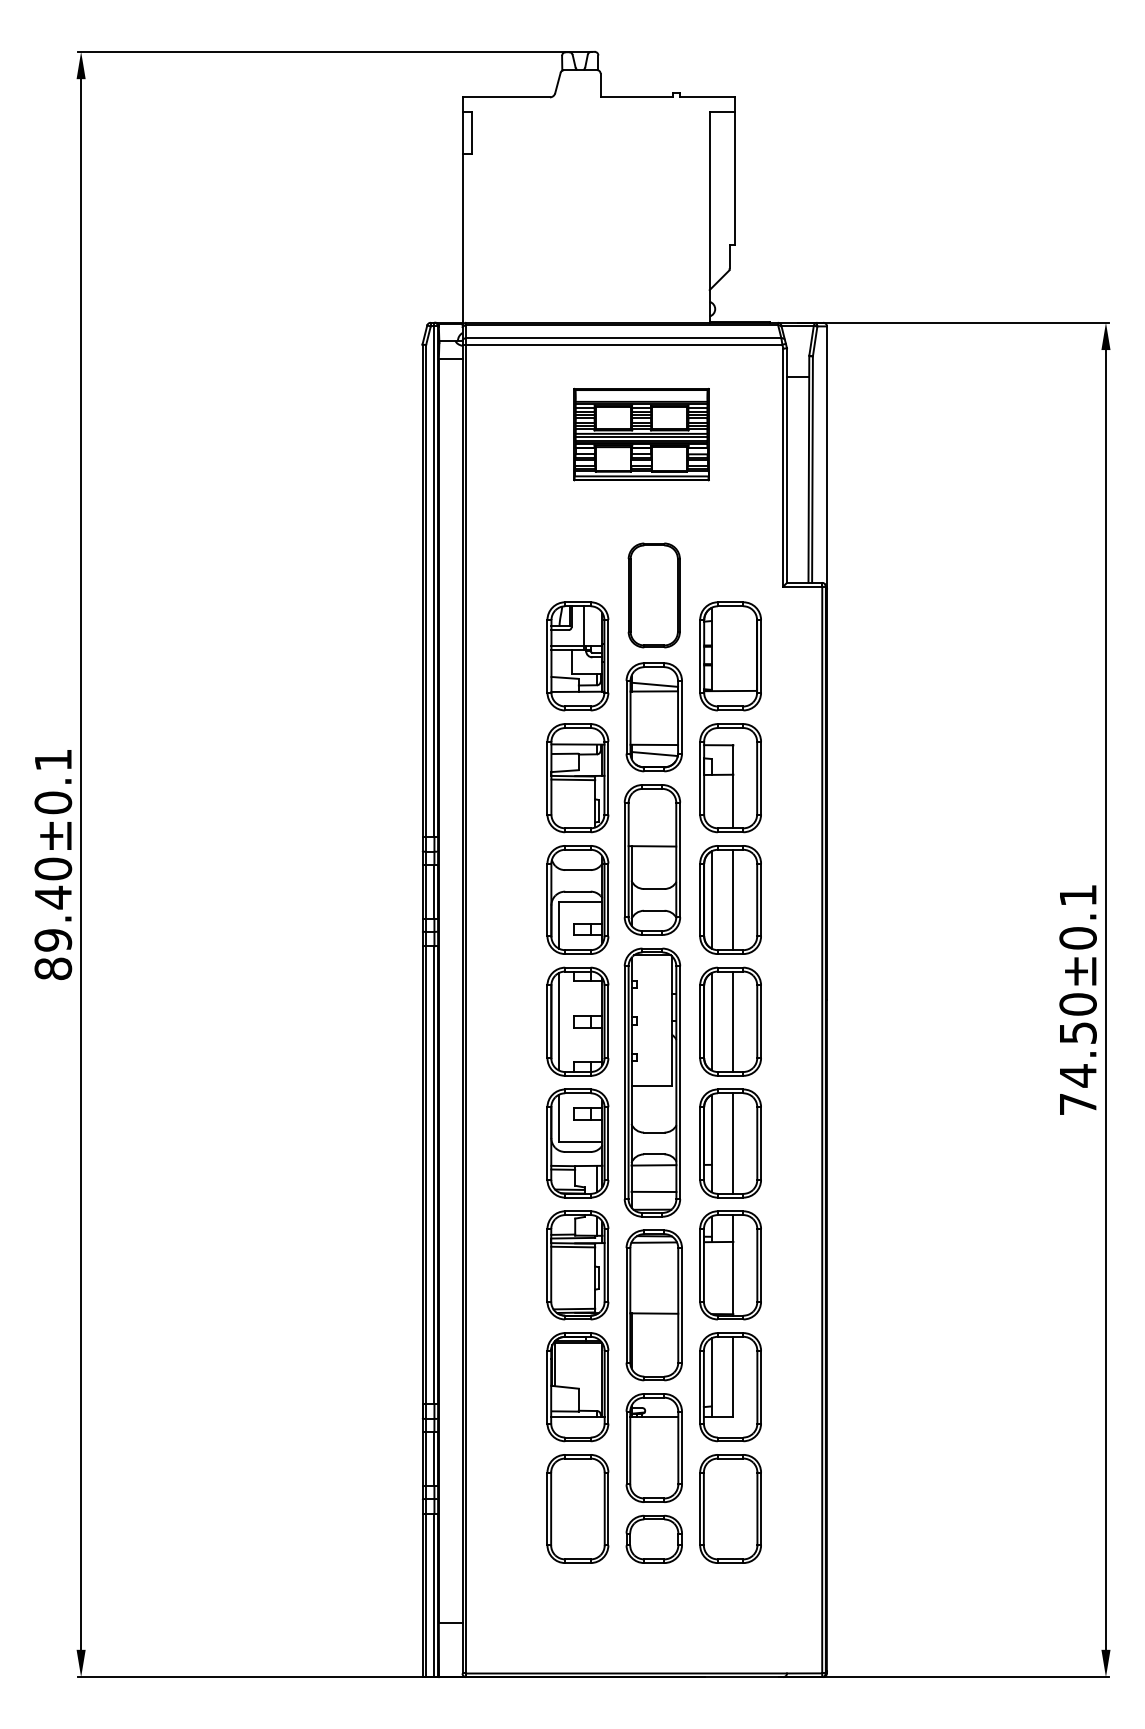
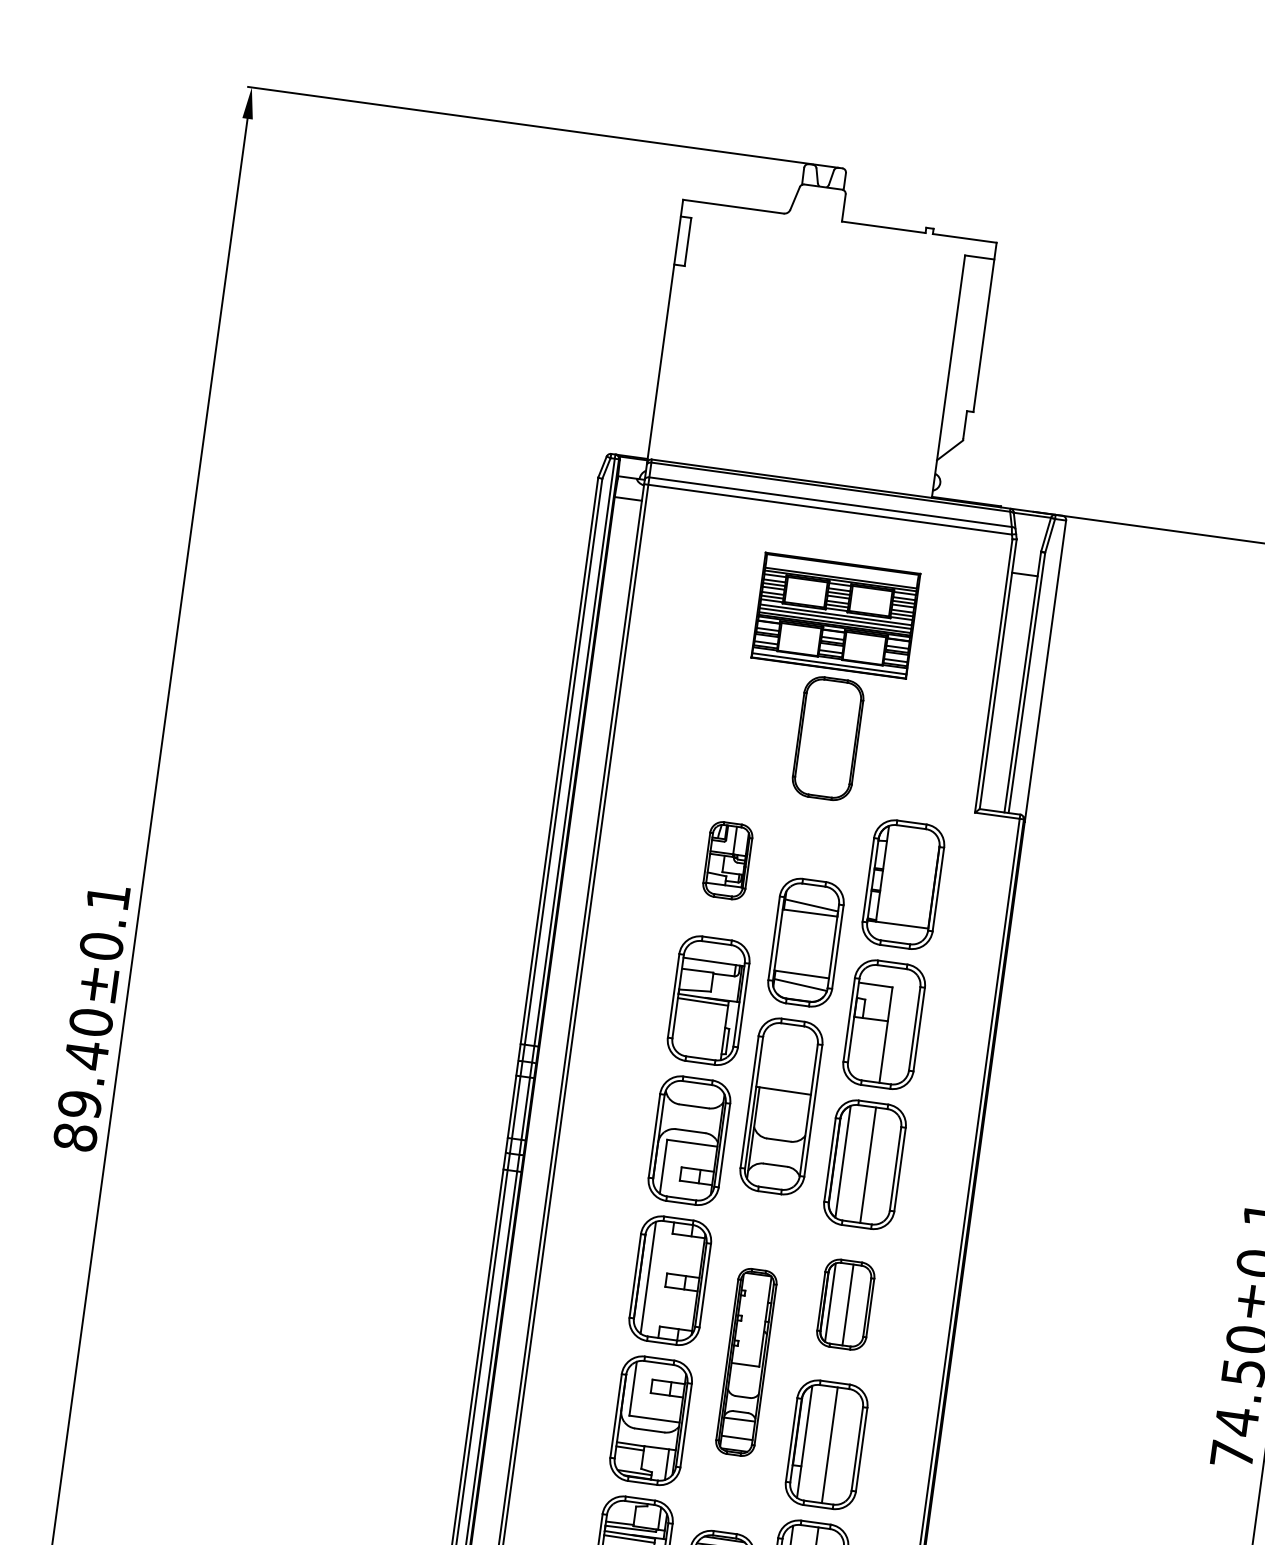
part: (653, 595) -> (827, 738), moved
part: (577, 656) -> (727, 860), size x0.6
part: (730, 1021) -> (845, 1304), size x0.7
part: (652, 1082) -> (746, 1362), size x0.6

